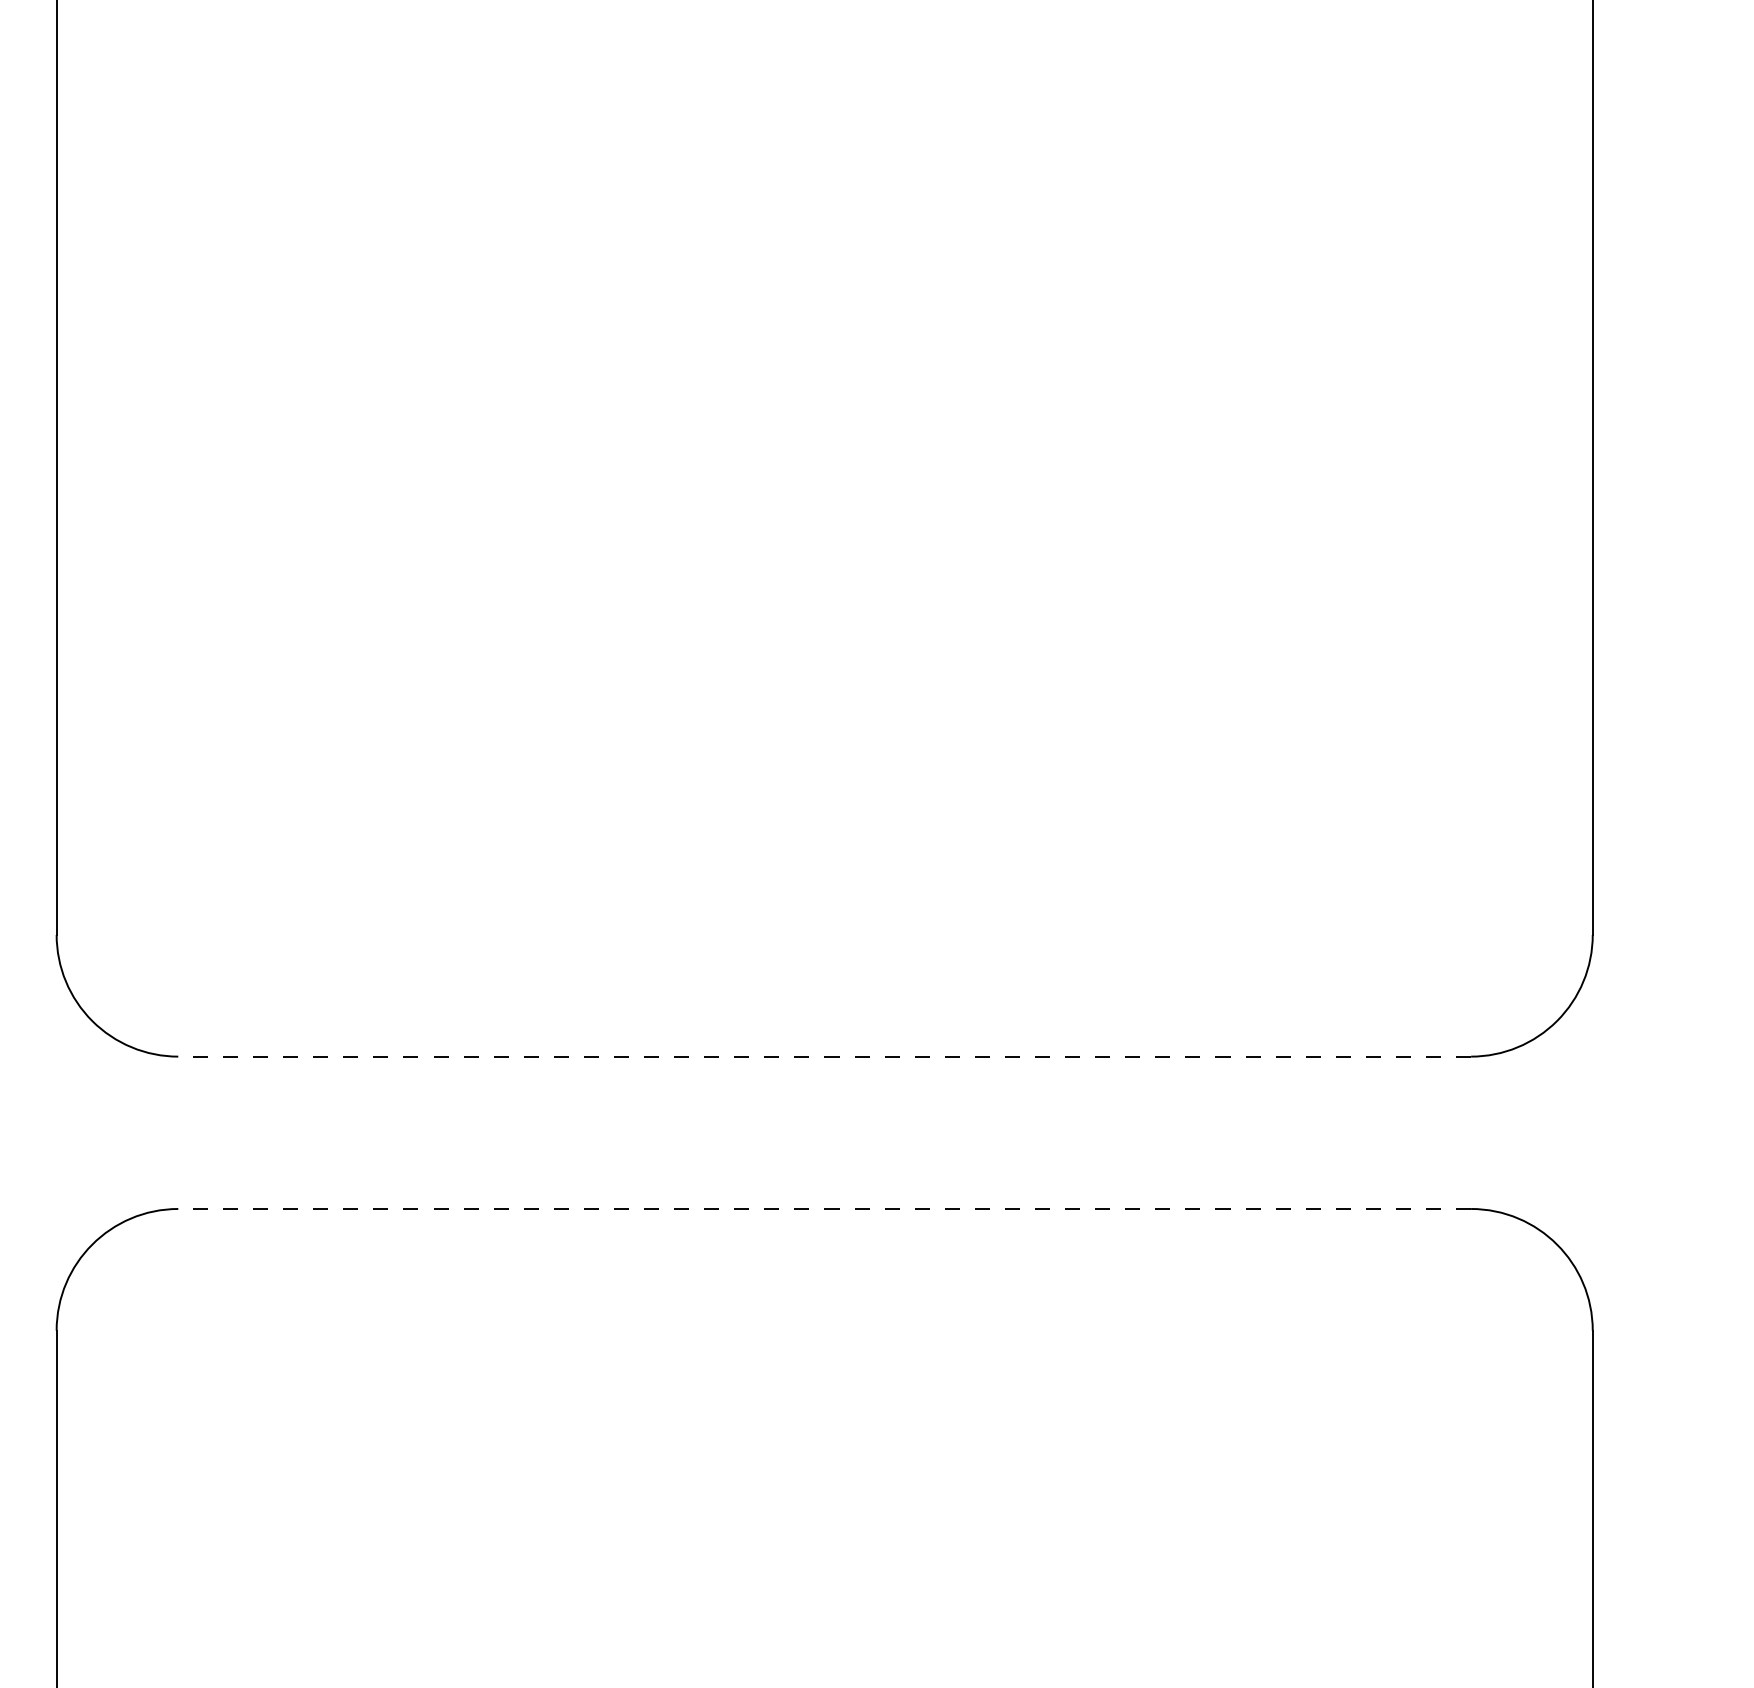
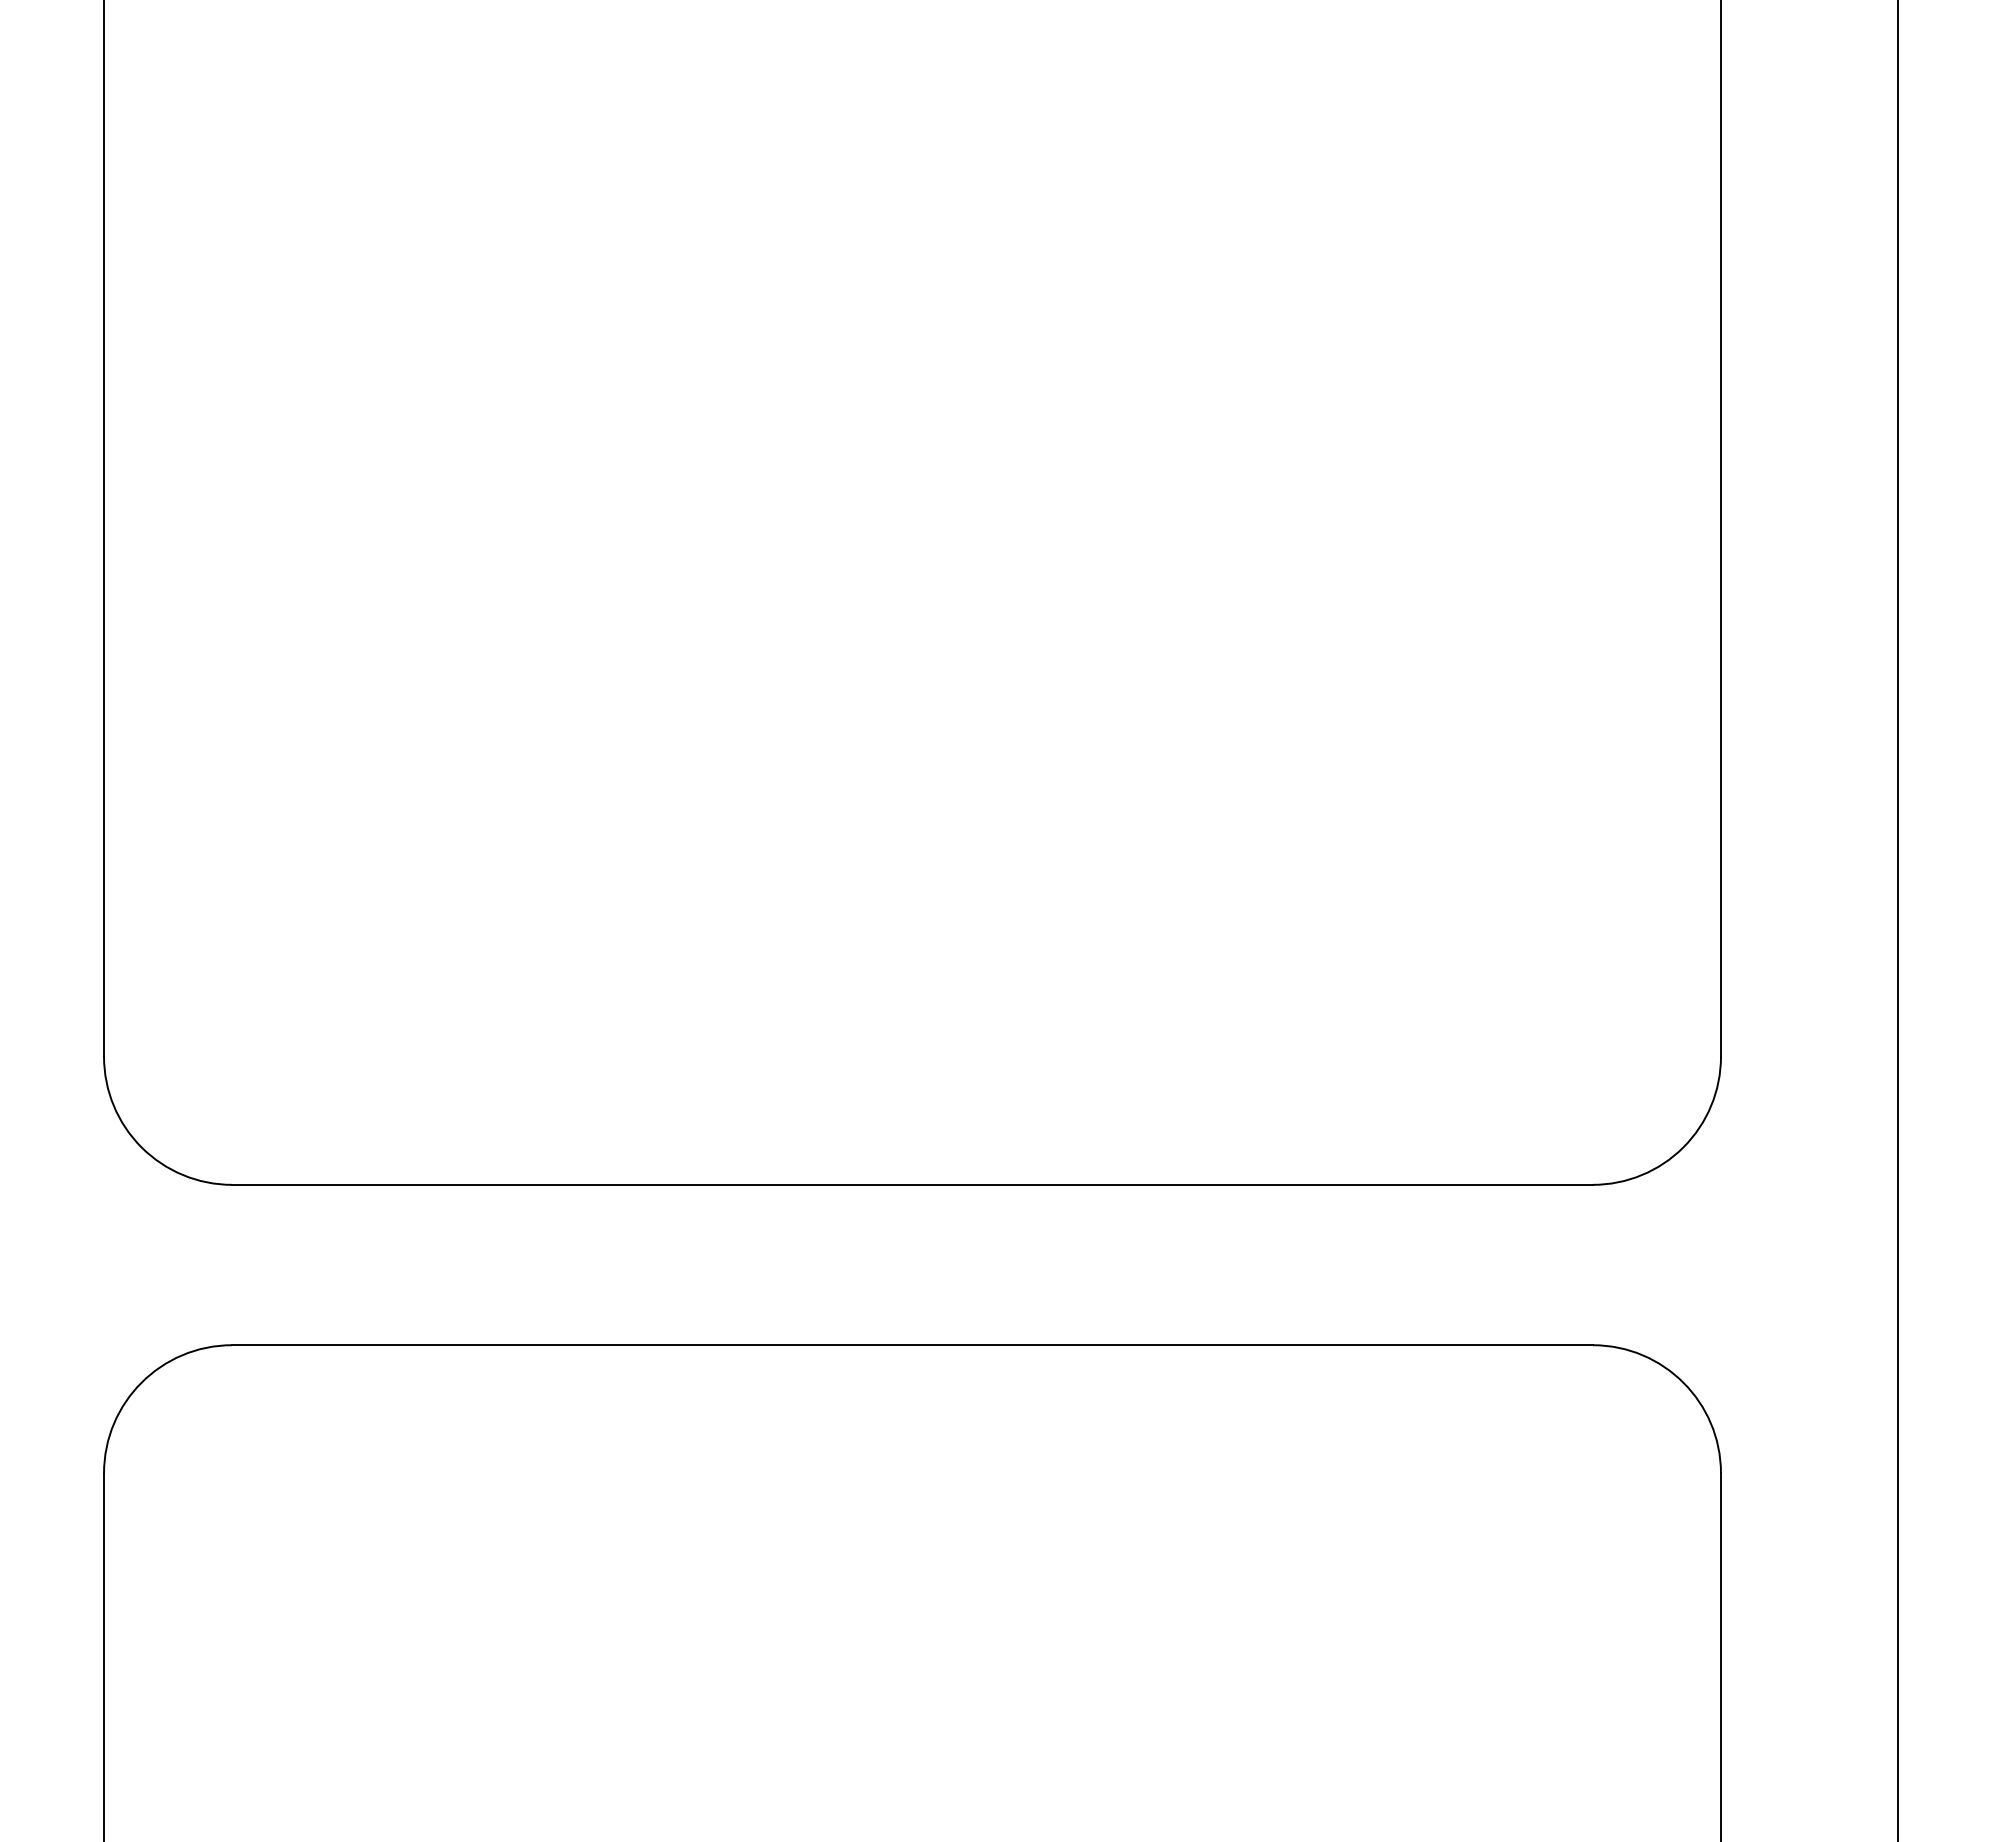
line: (824, 1056) -> (912, 1184), dashed -> solid
line: (824, 1209) -> (912, 1345), dashed -> solid

